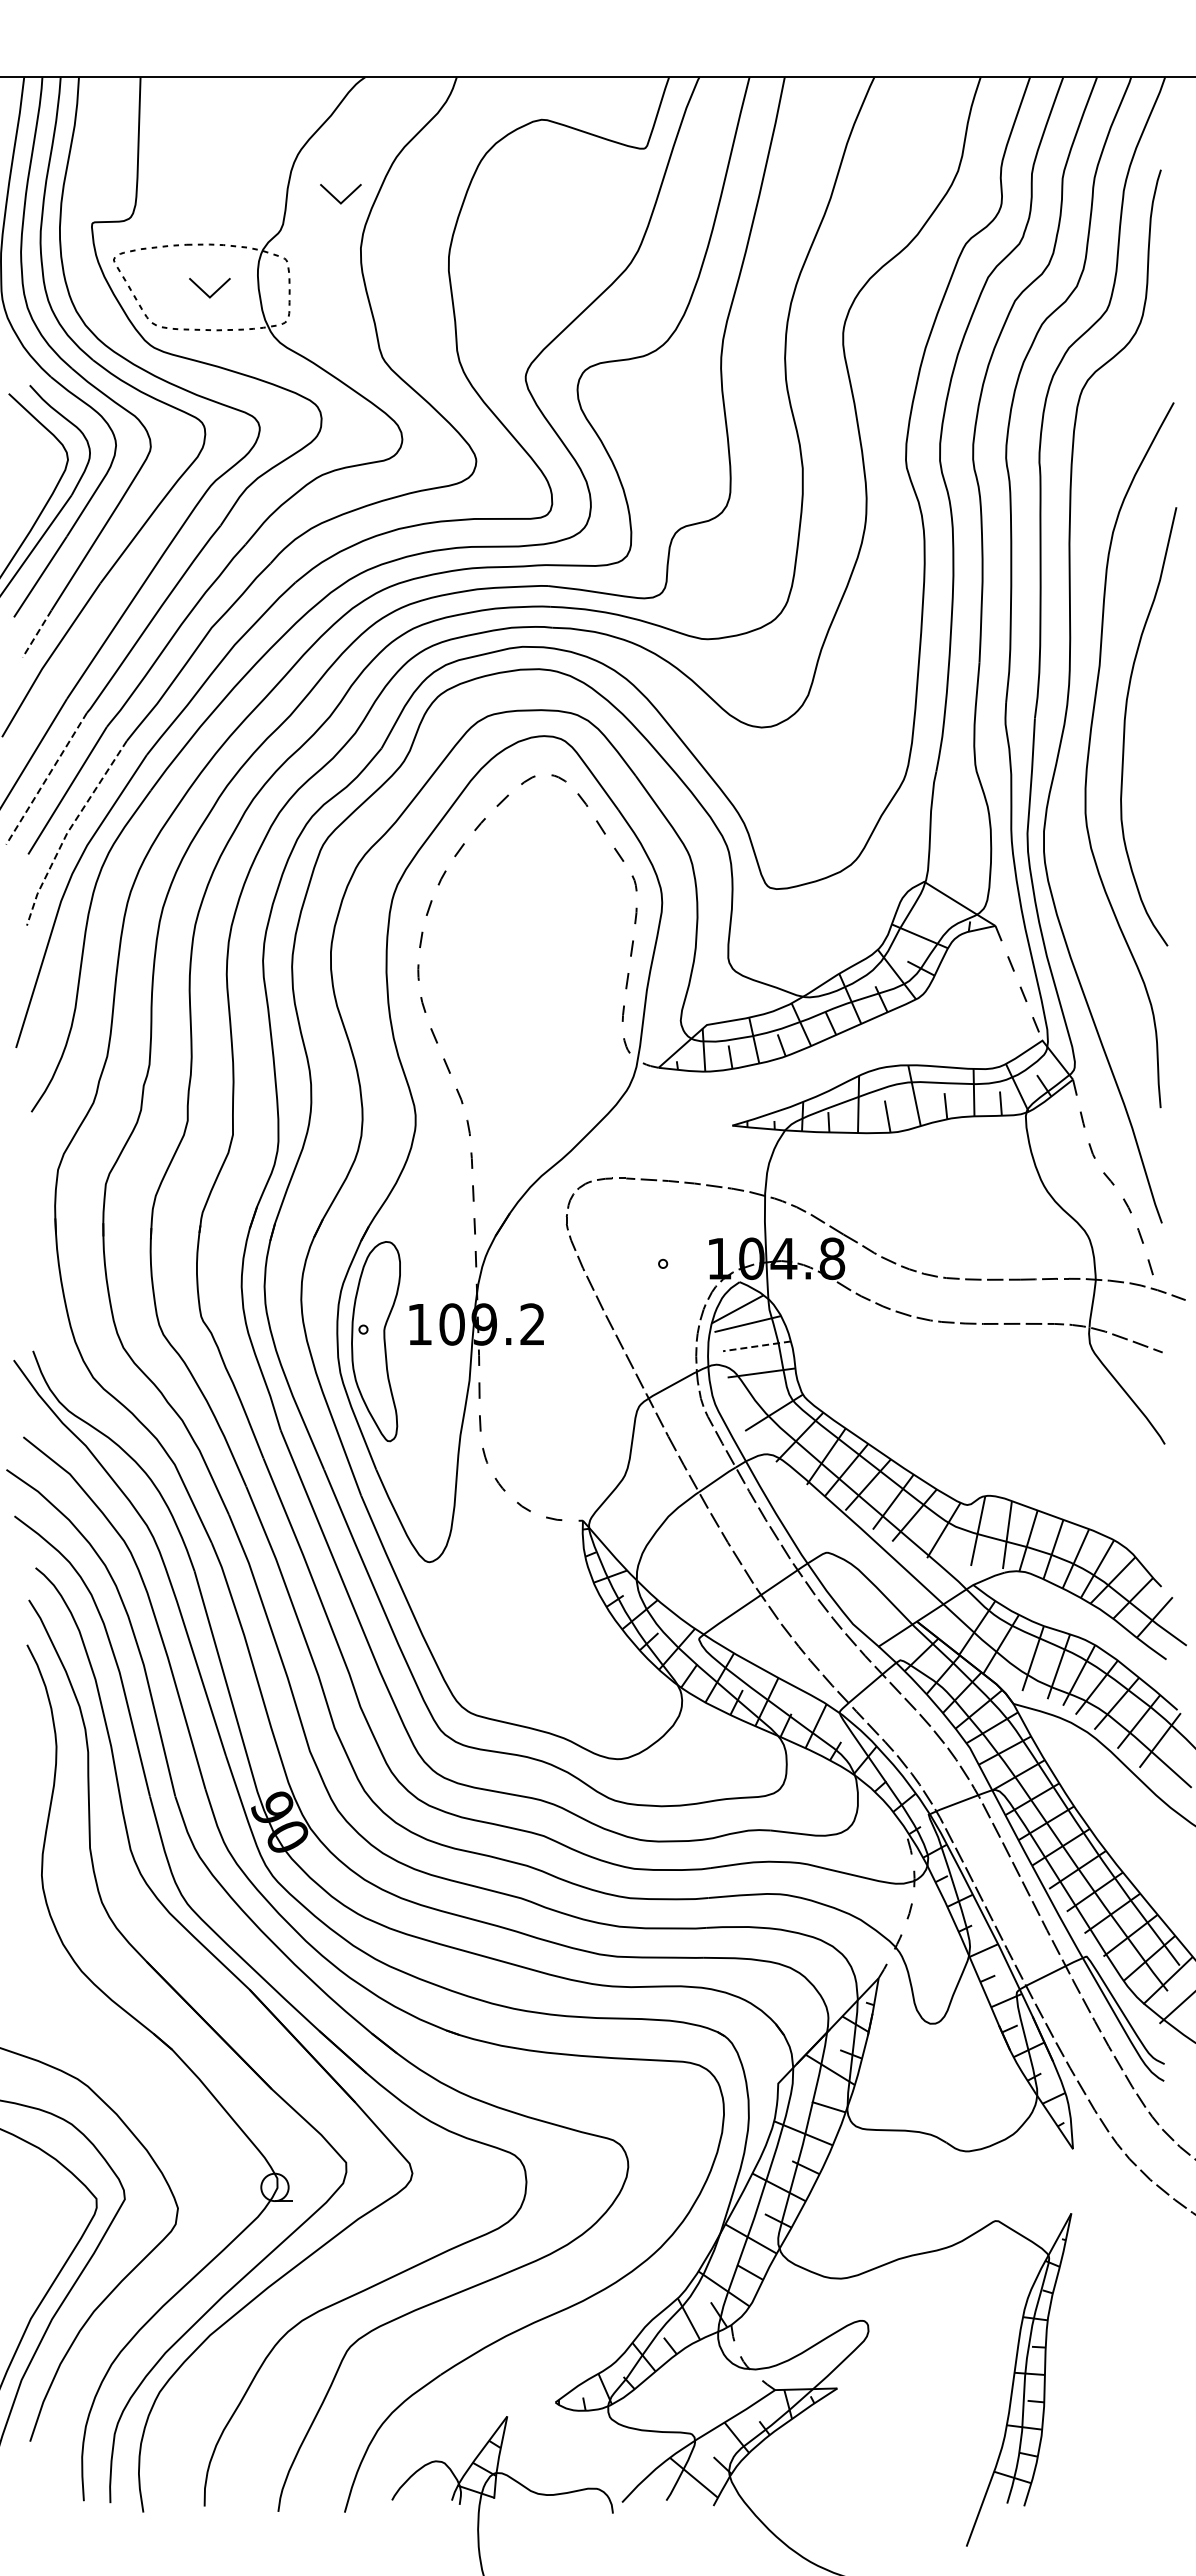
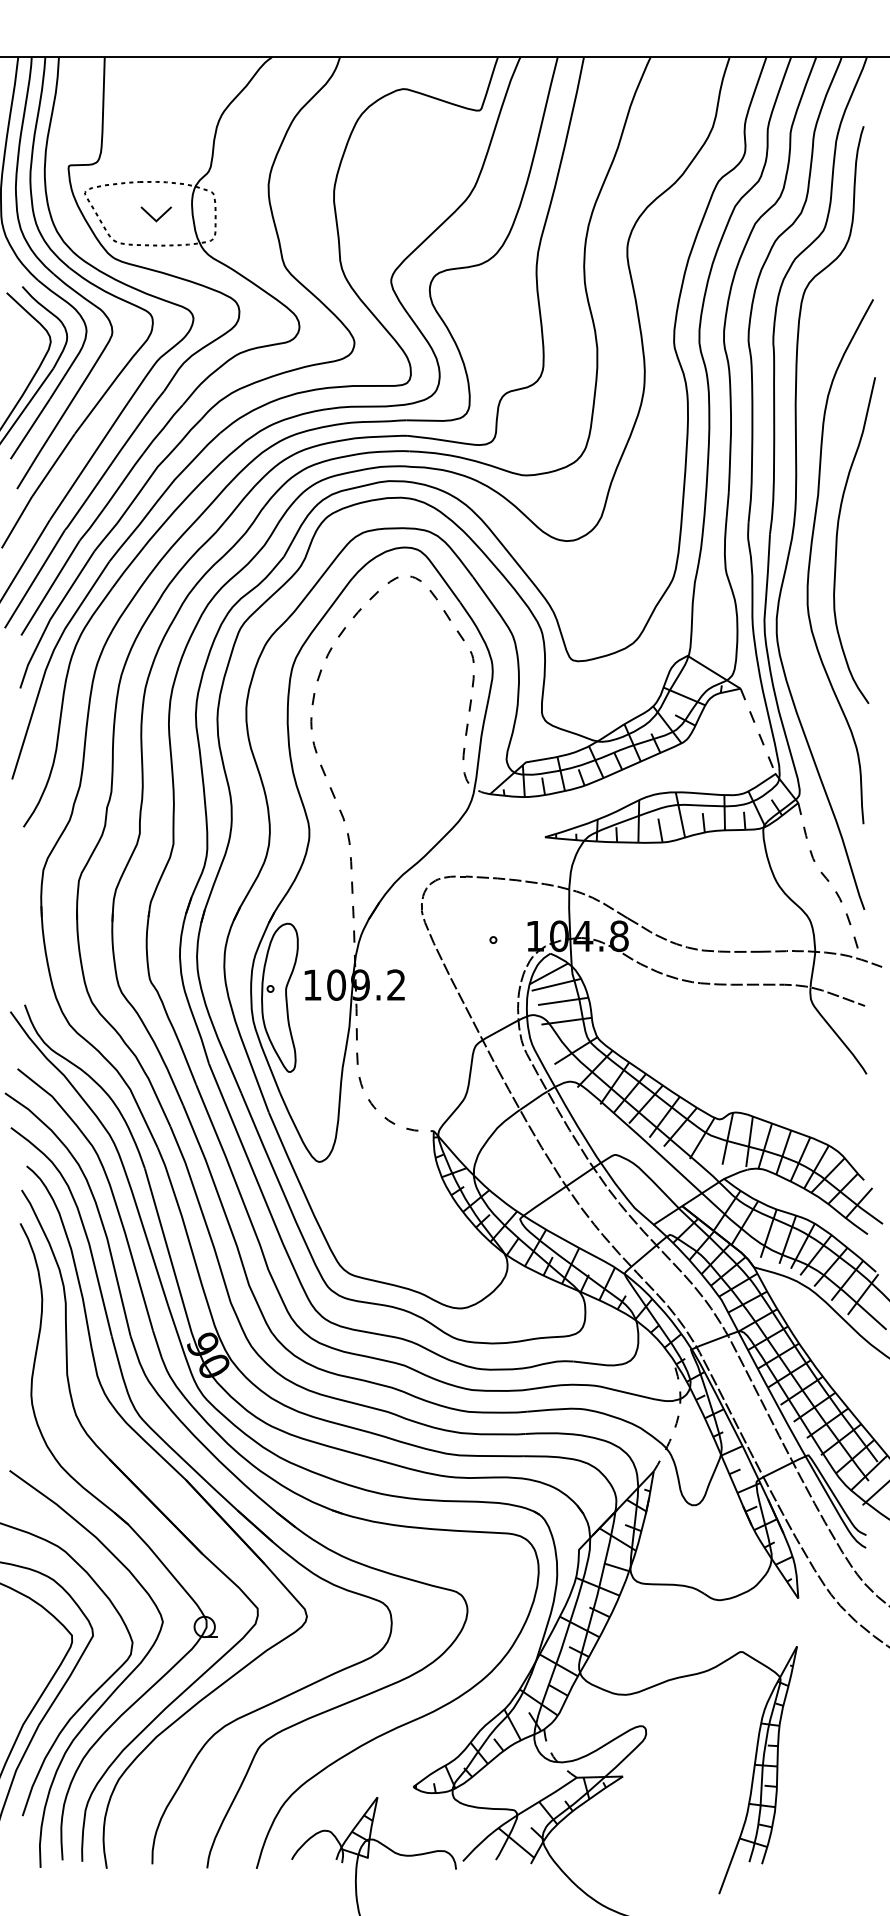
part: (340, 194) -> (253, 144), removed
line: (37, 634) -> (28, 471), dashed -> solid
line: (46, 779) -> (34, 579), dashed -> solid
line: (68, 830) -> (51, 617), dashed -> solid
line: (756, 1346) -> (562, 1001), dashed -> solid
curve: (150, 2275) -> (112, 1692), added

